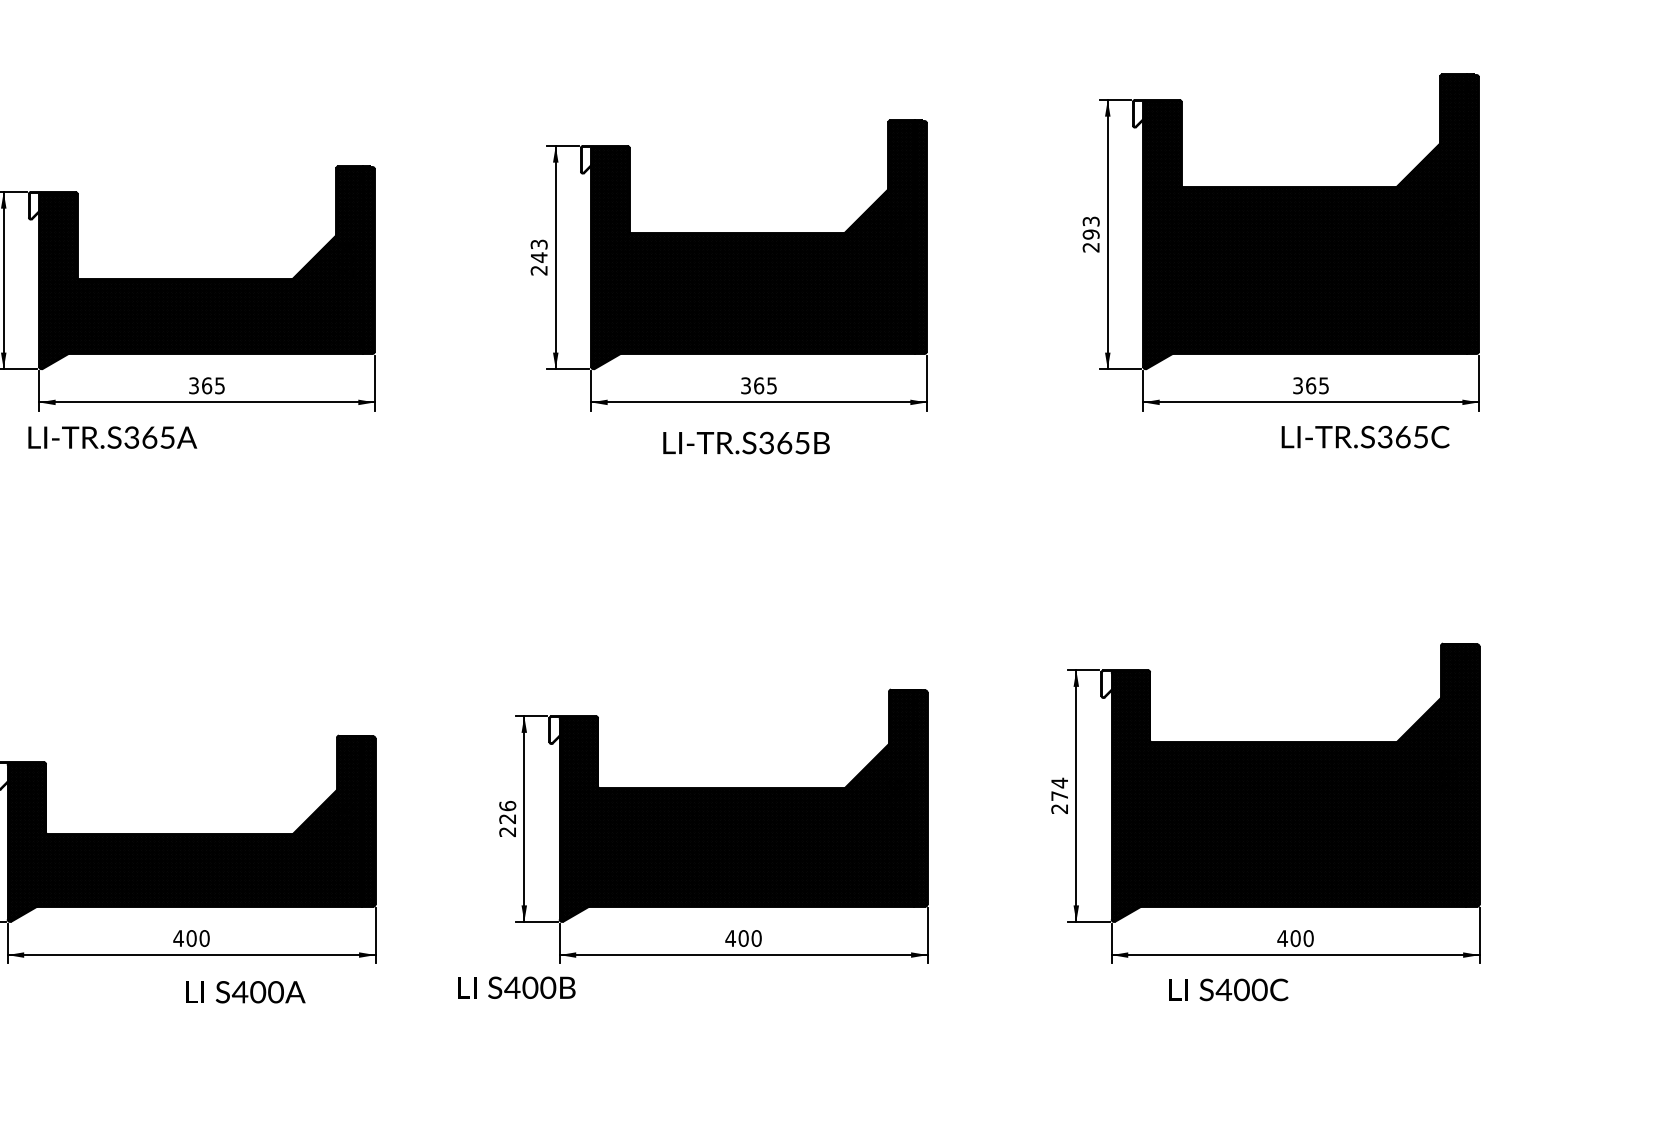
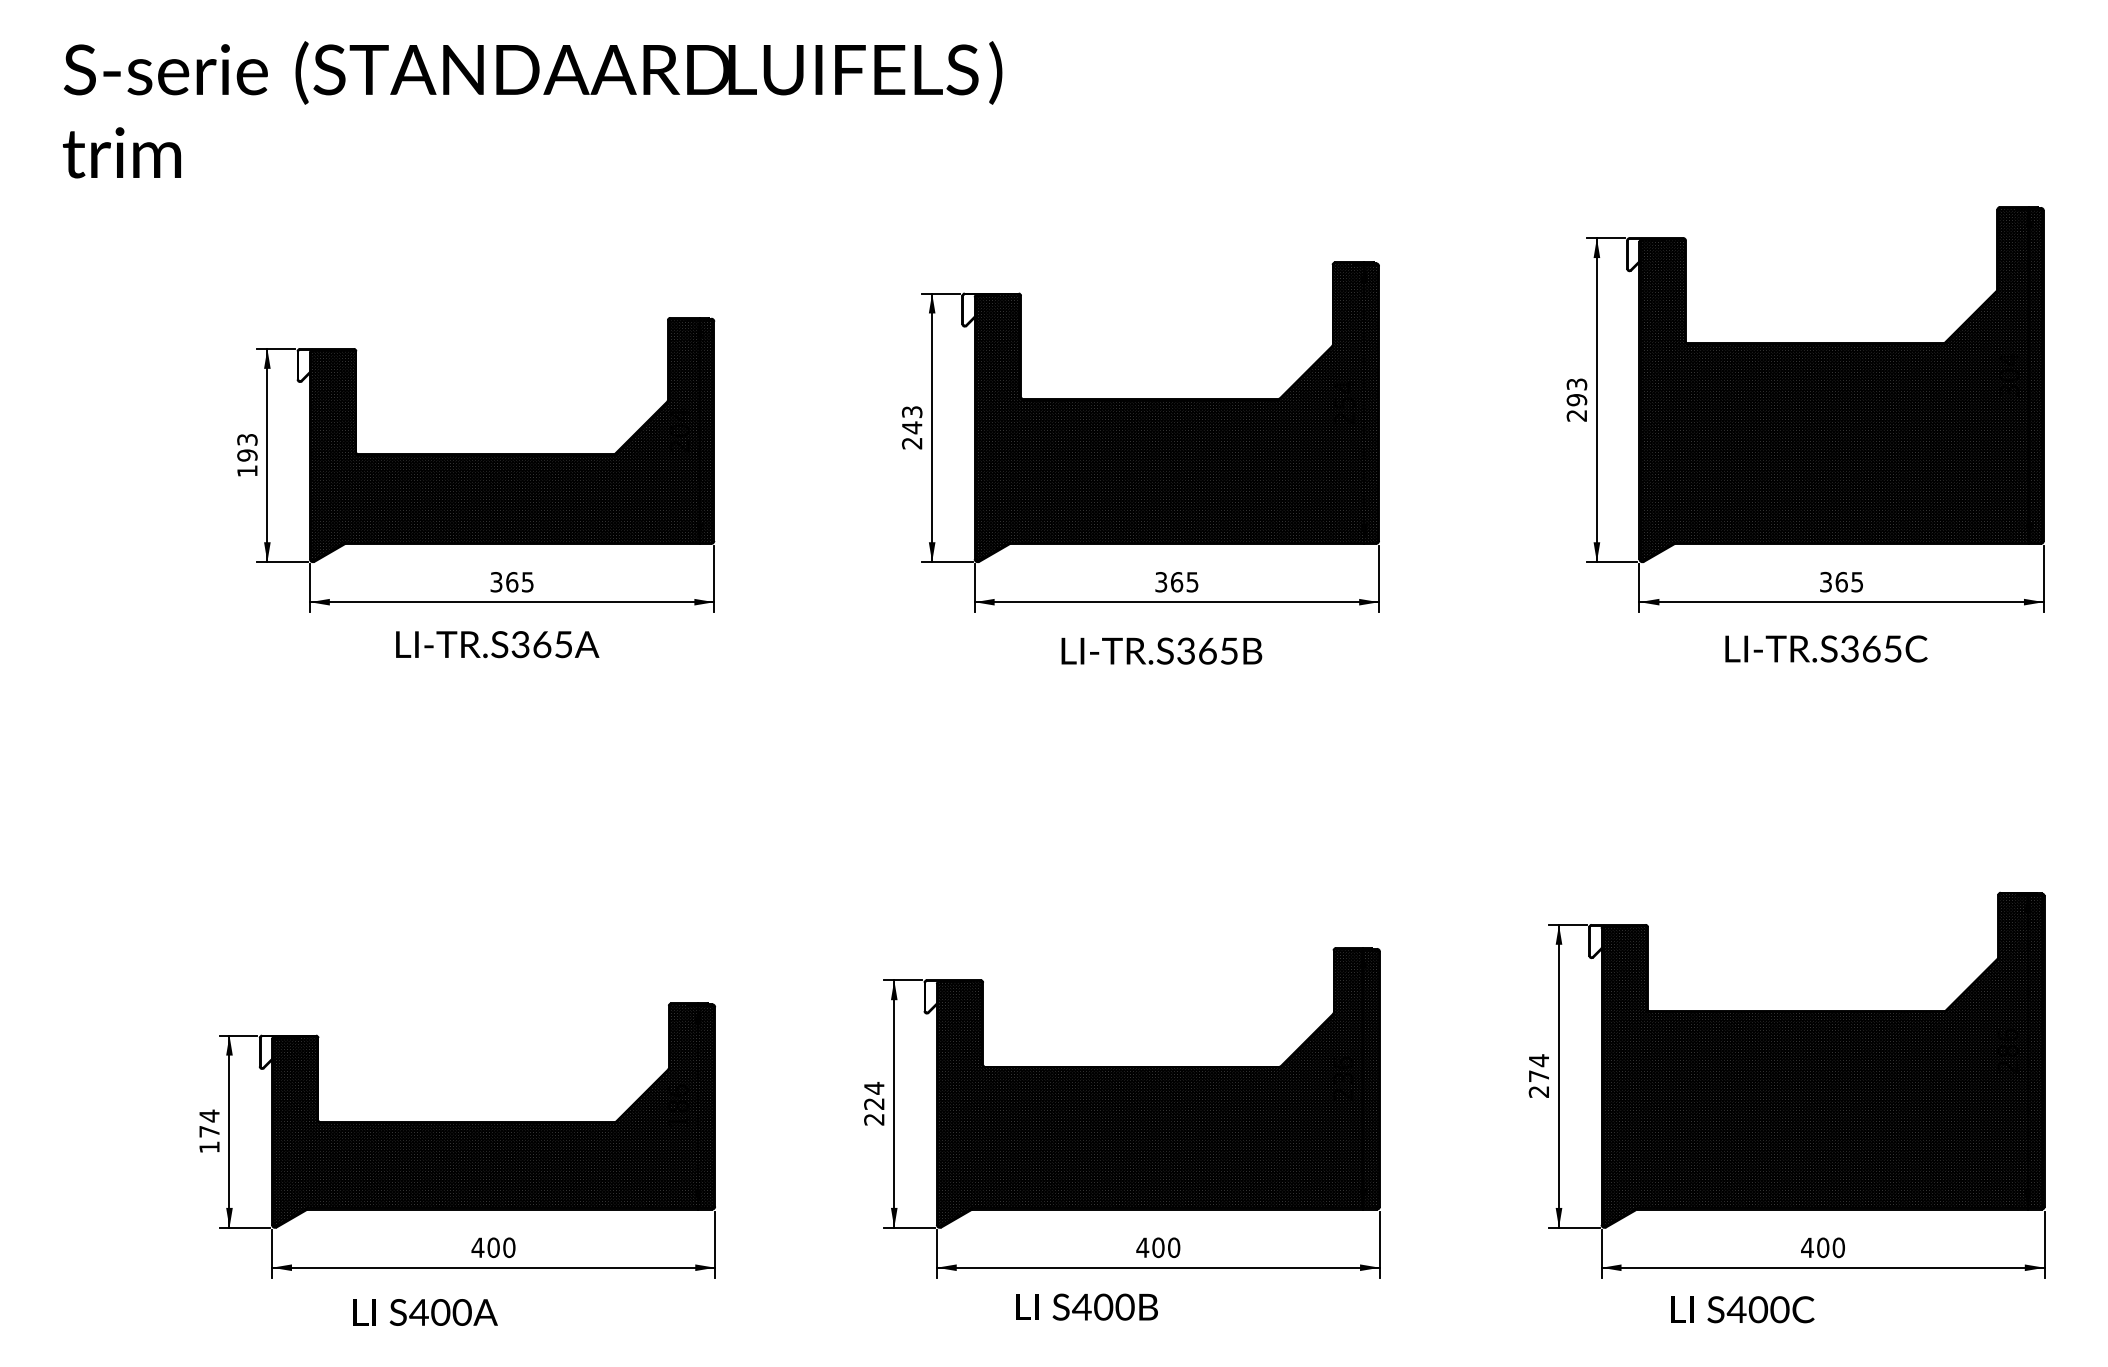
text: (1365, 436) -> (1826, 648), moved
text: (112, 437) -> (497, 644), moved
text: (507, 805) -> (874, 1087), 226 -> 224
text: (516, 987) -> (1086, 1306), moved
text: (245, 992) -> (425, 1312), moved

